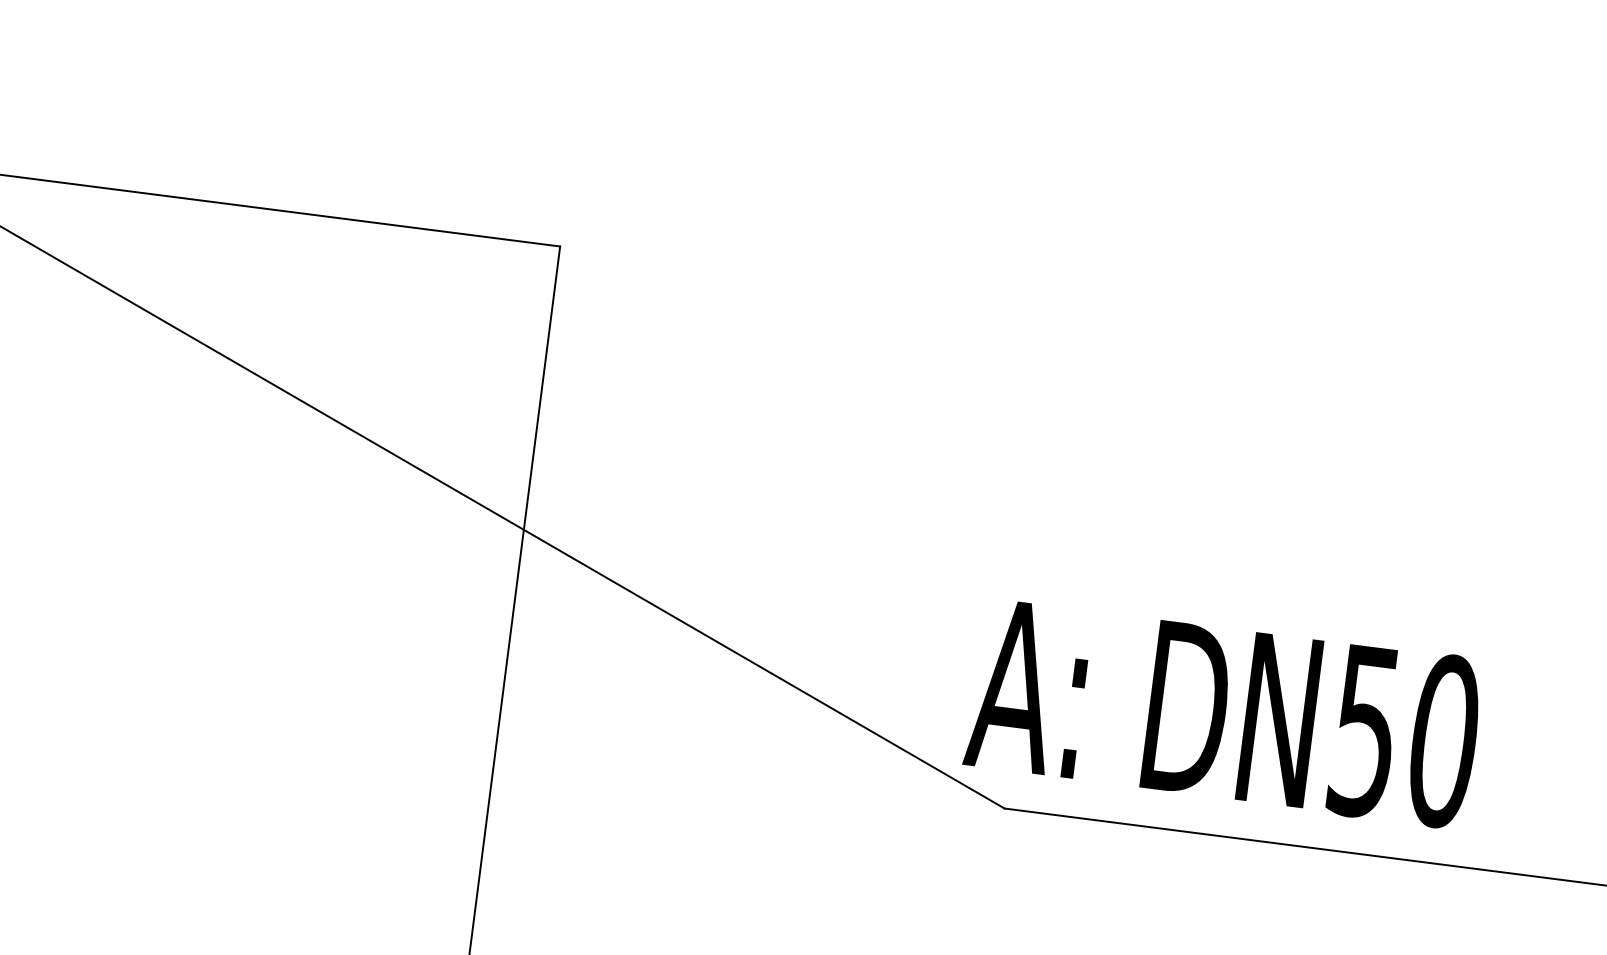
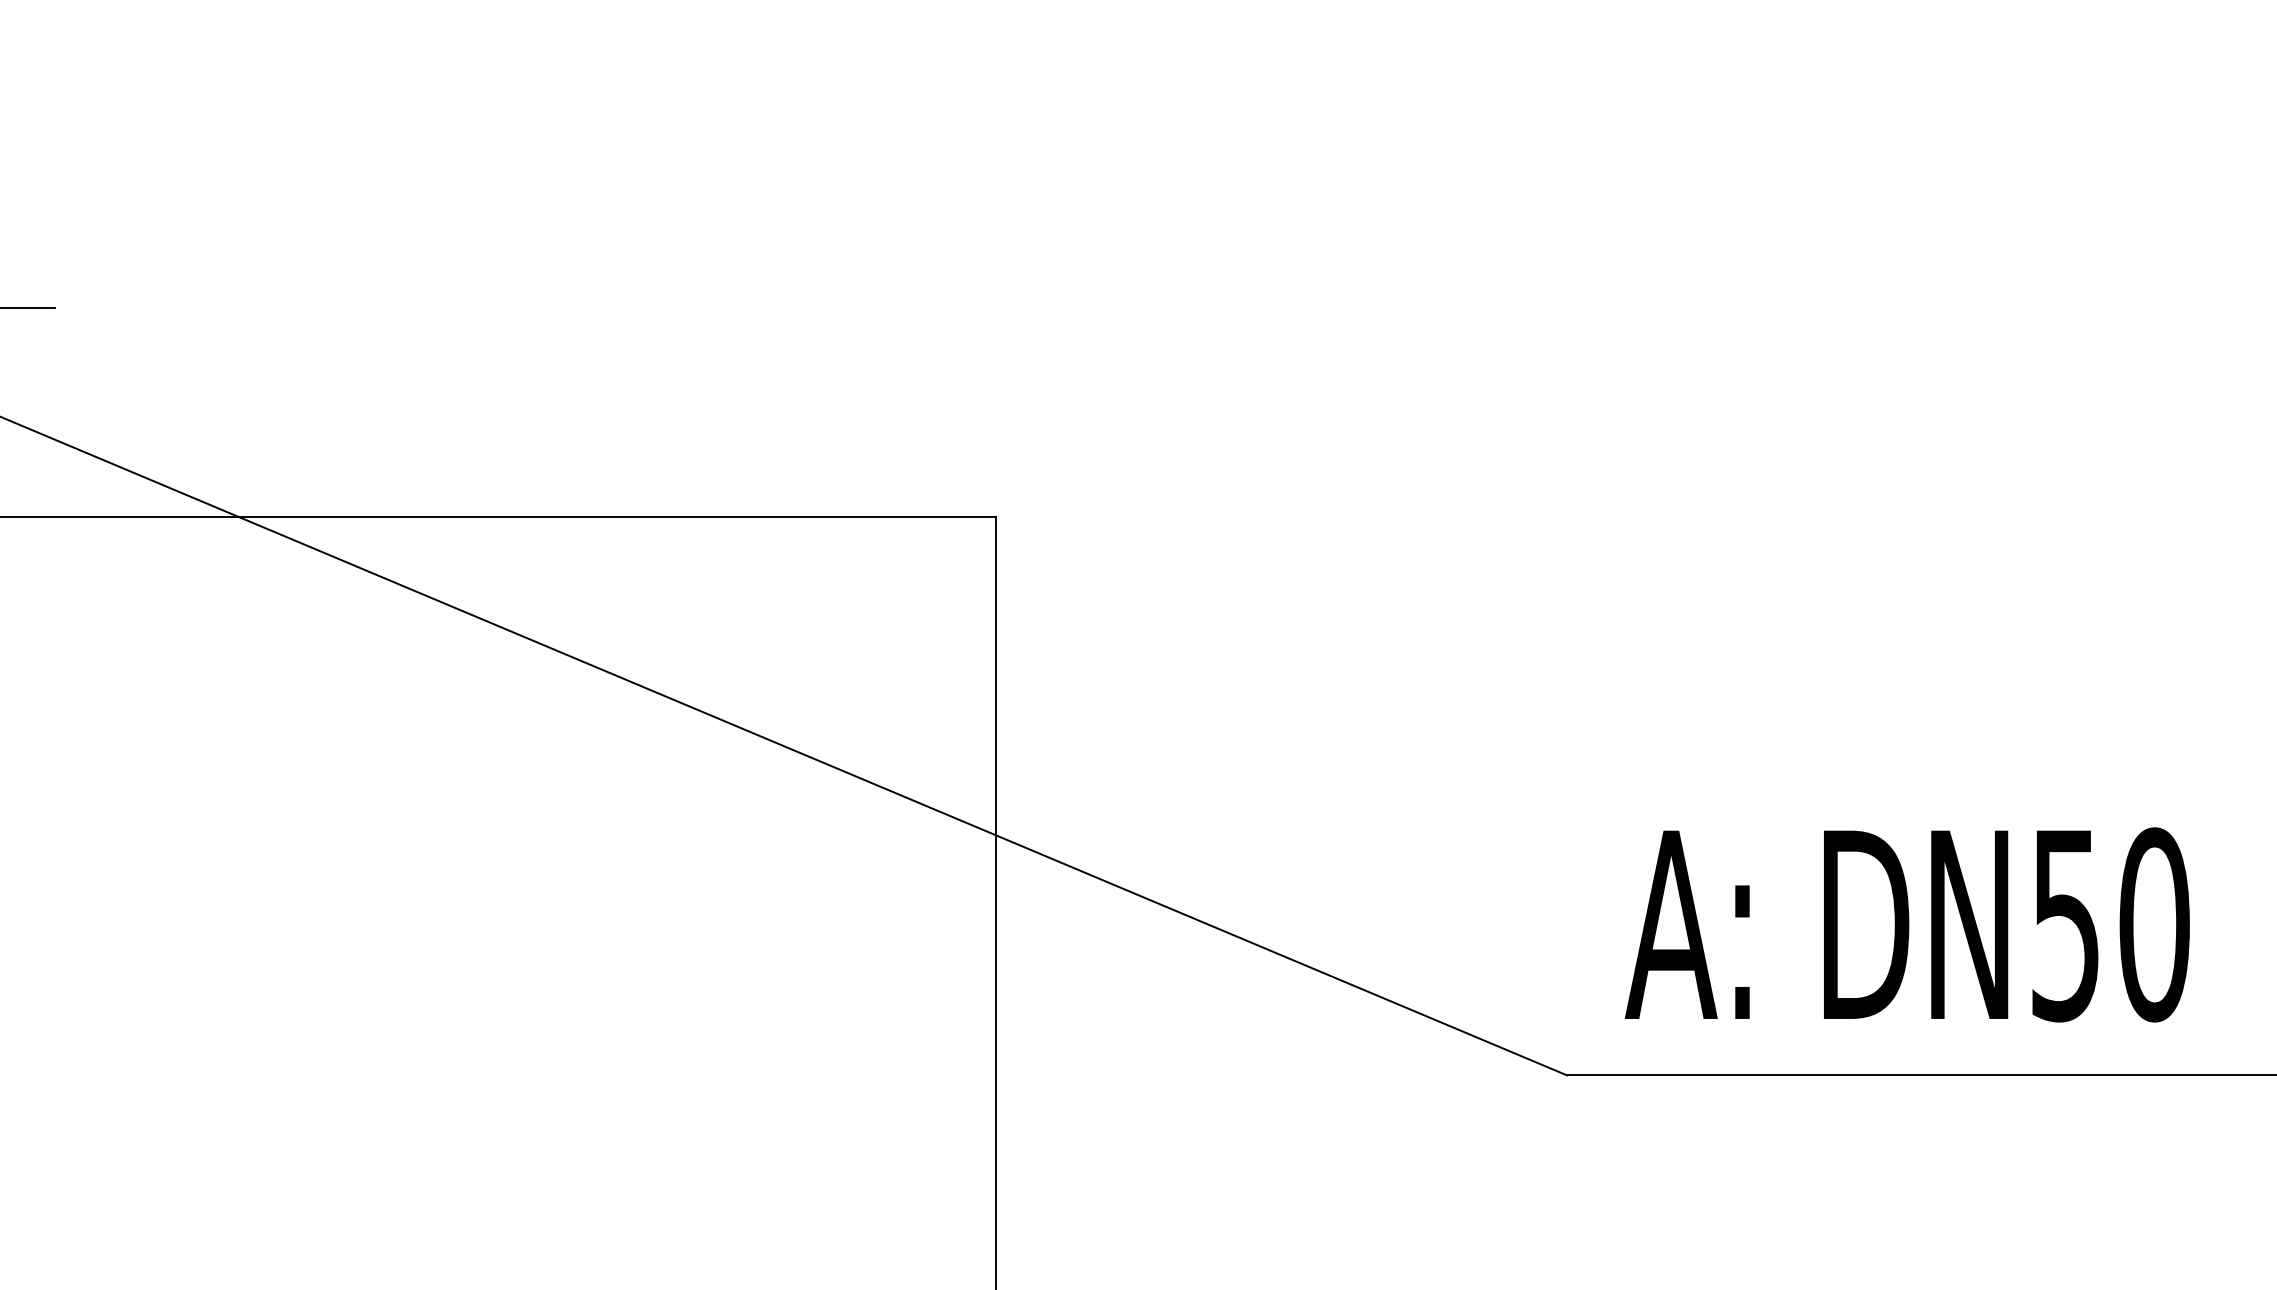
text: (1223, 712) -> (1906, 924), moved

